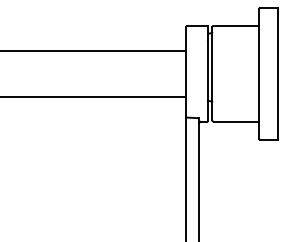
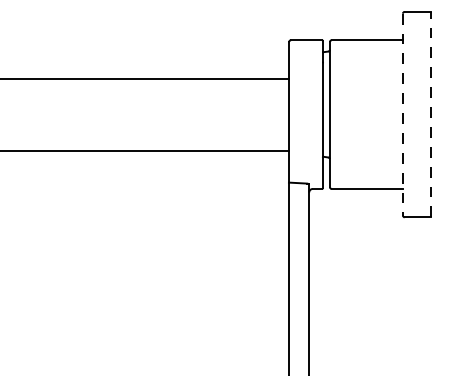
line: (259, 73) -> (403, 114), solid -> dashed
line: (277, 73) -> (431, 114), solid -> dashed

